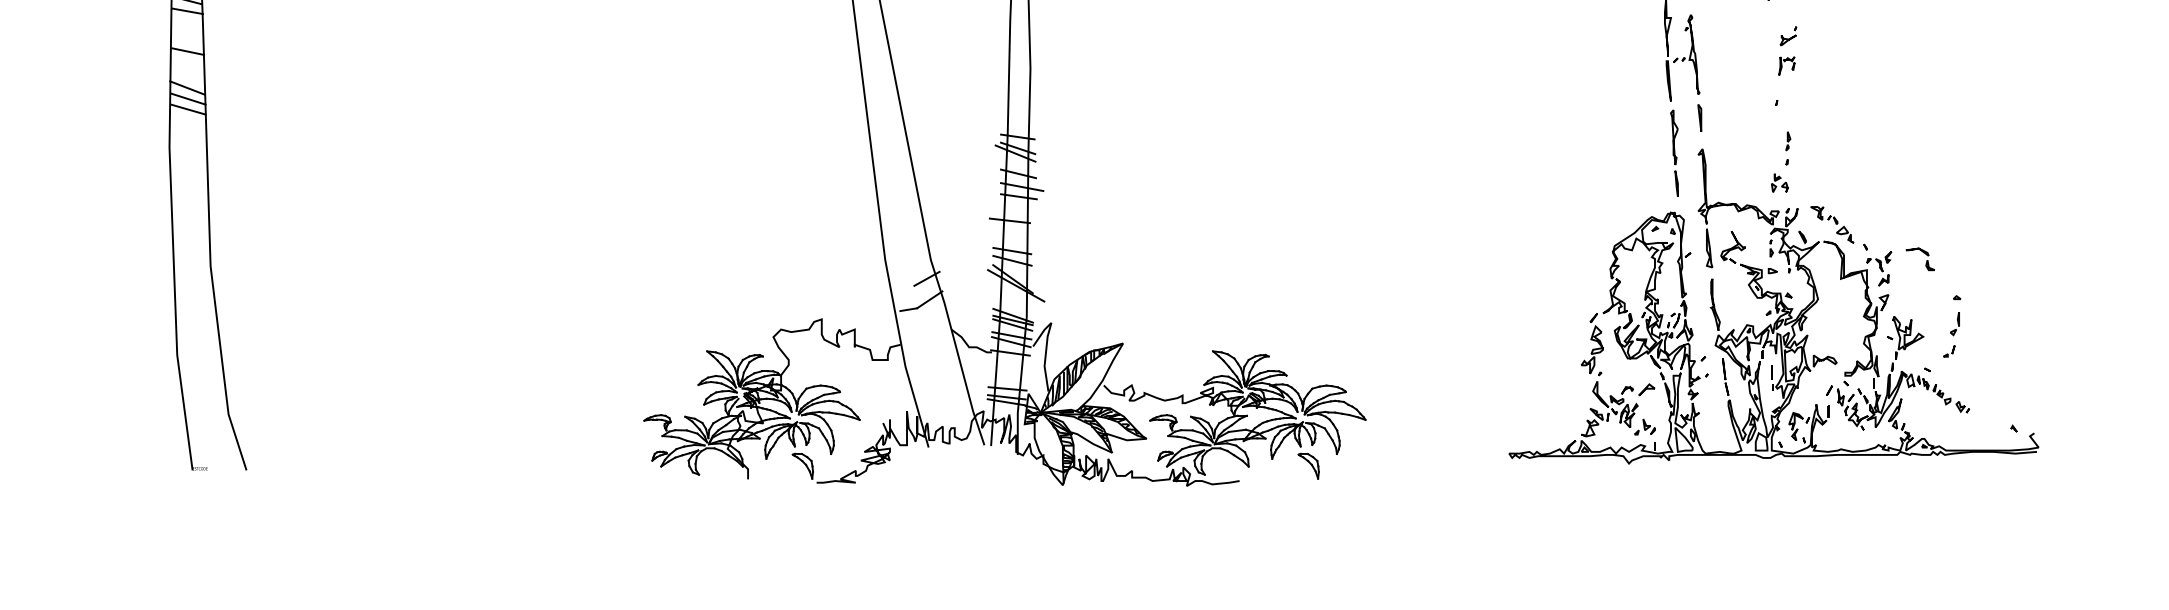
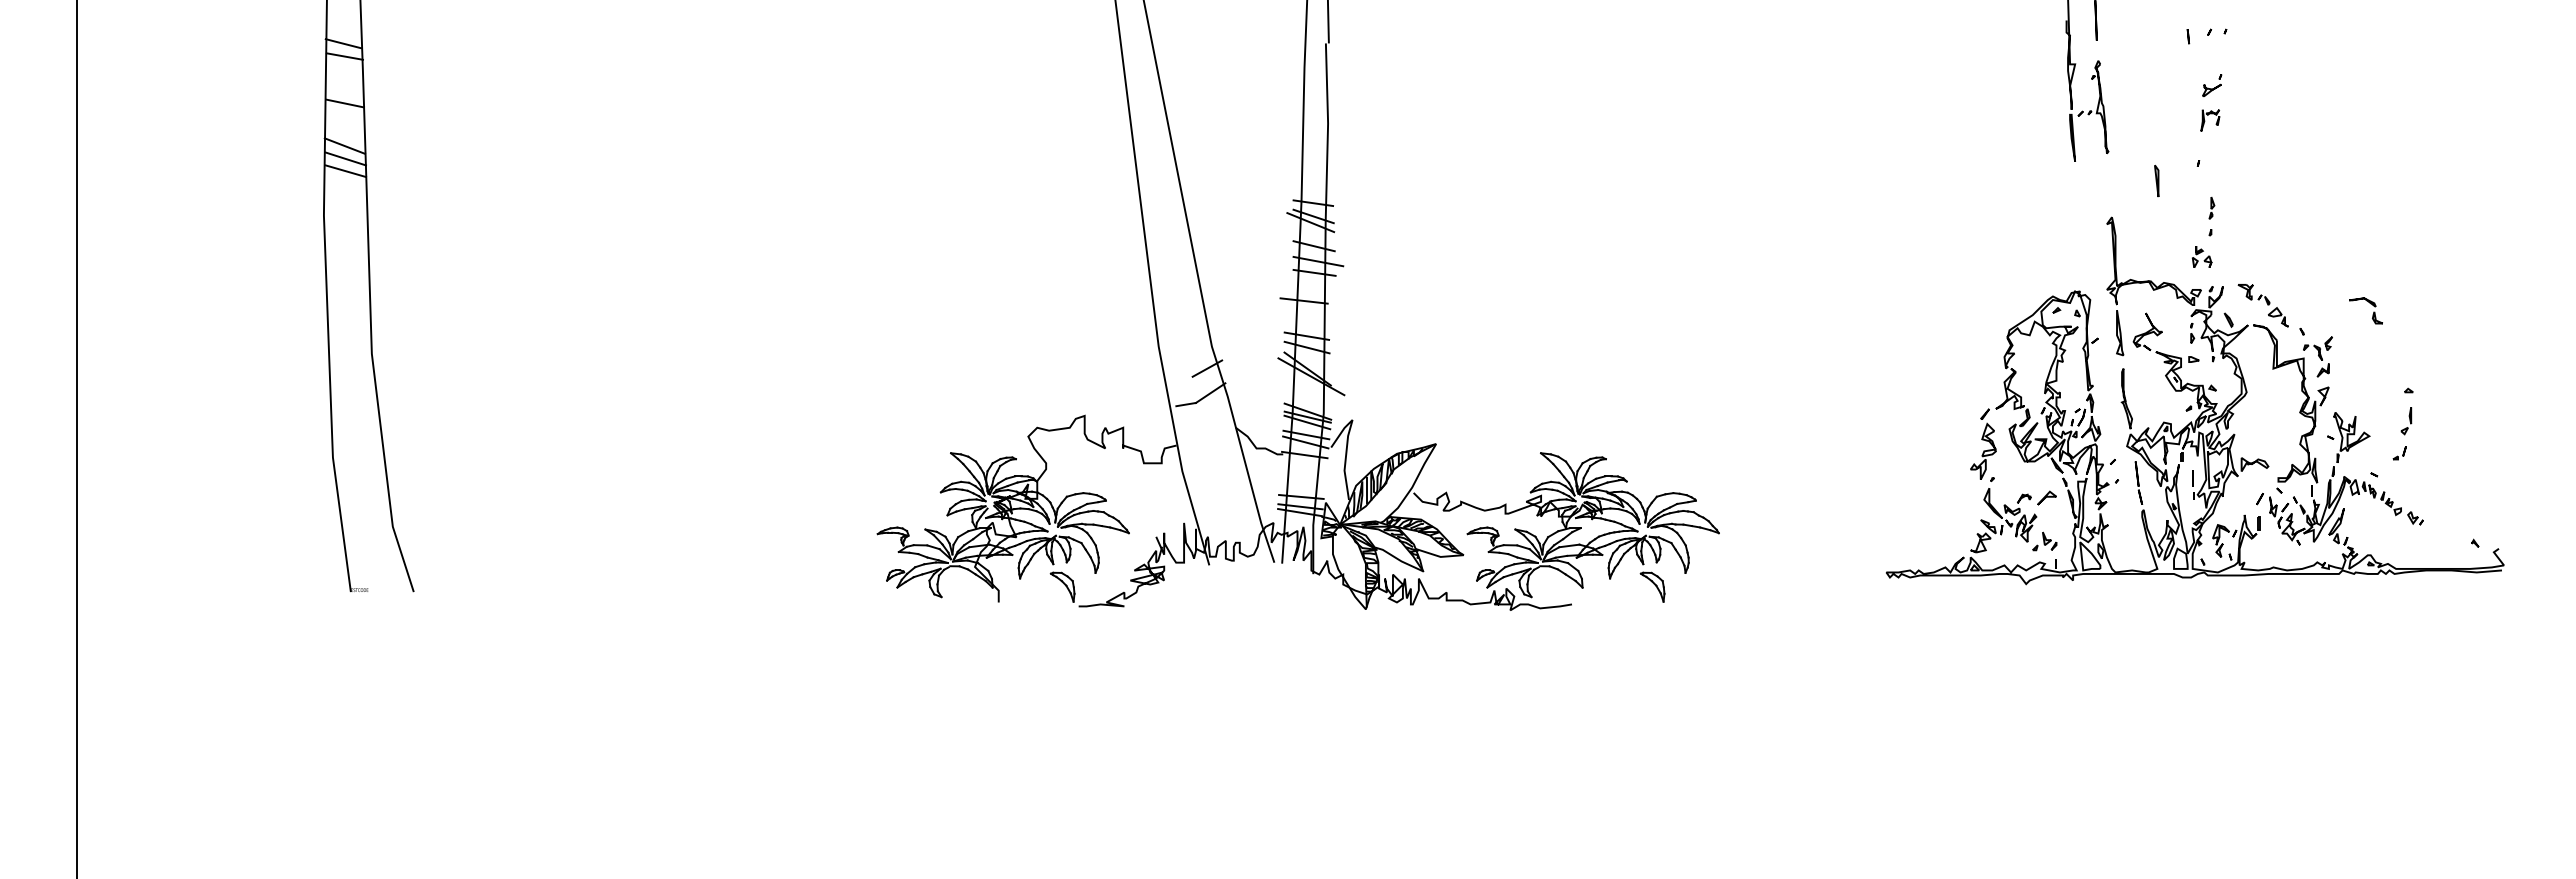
part: (1699, 117) -> (2156, 180), moved
part: (1674, 152) -> (2079, 221), removed
part: (1924, 253) -> (2370, 304), moved

